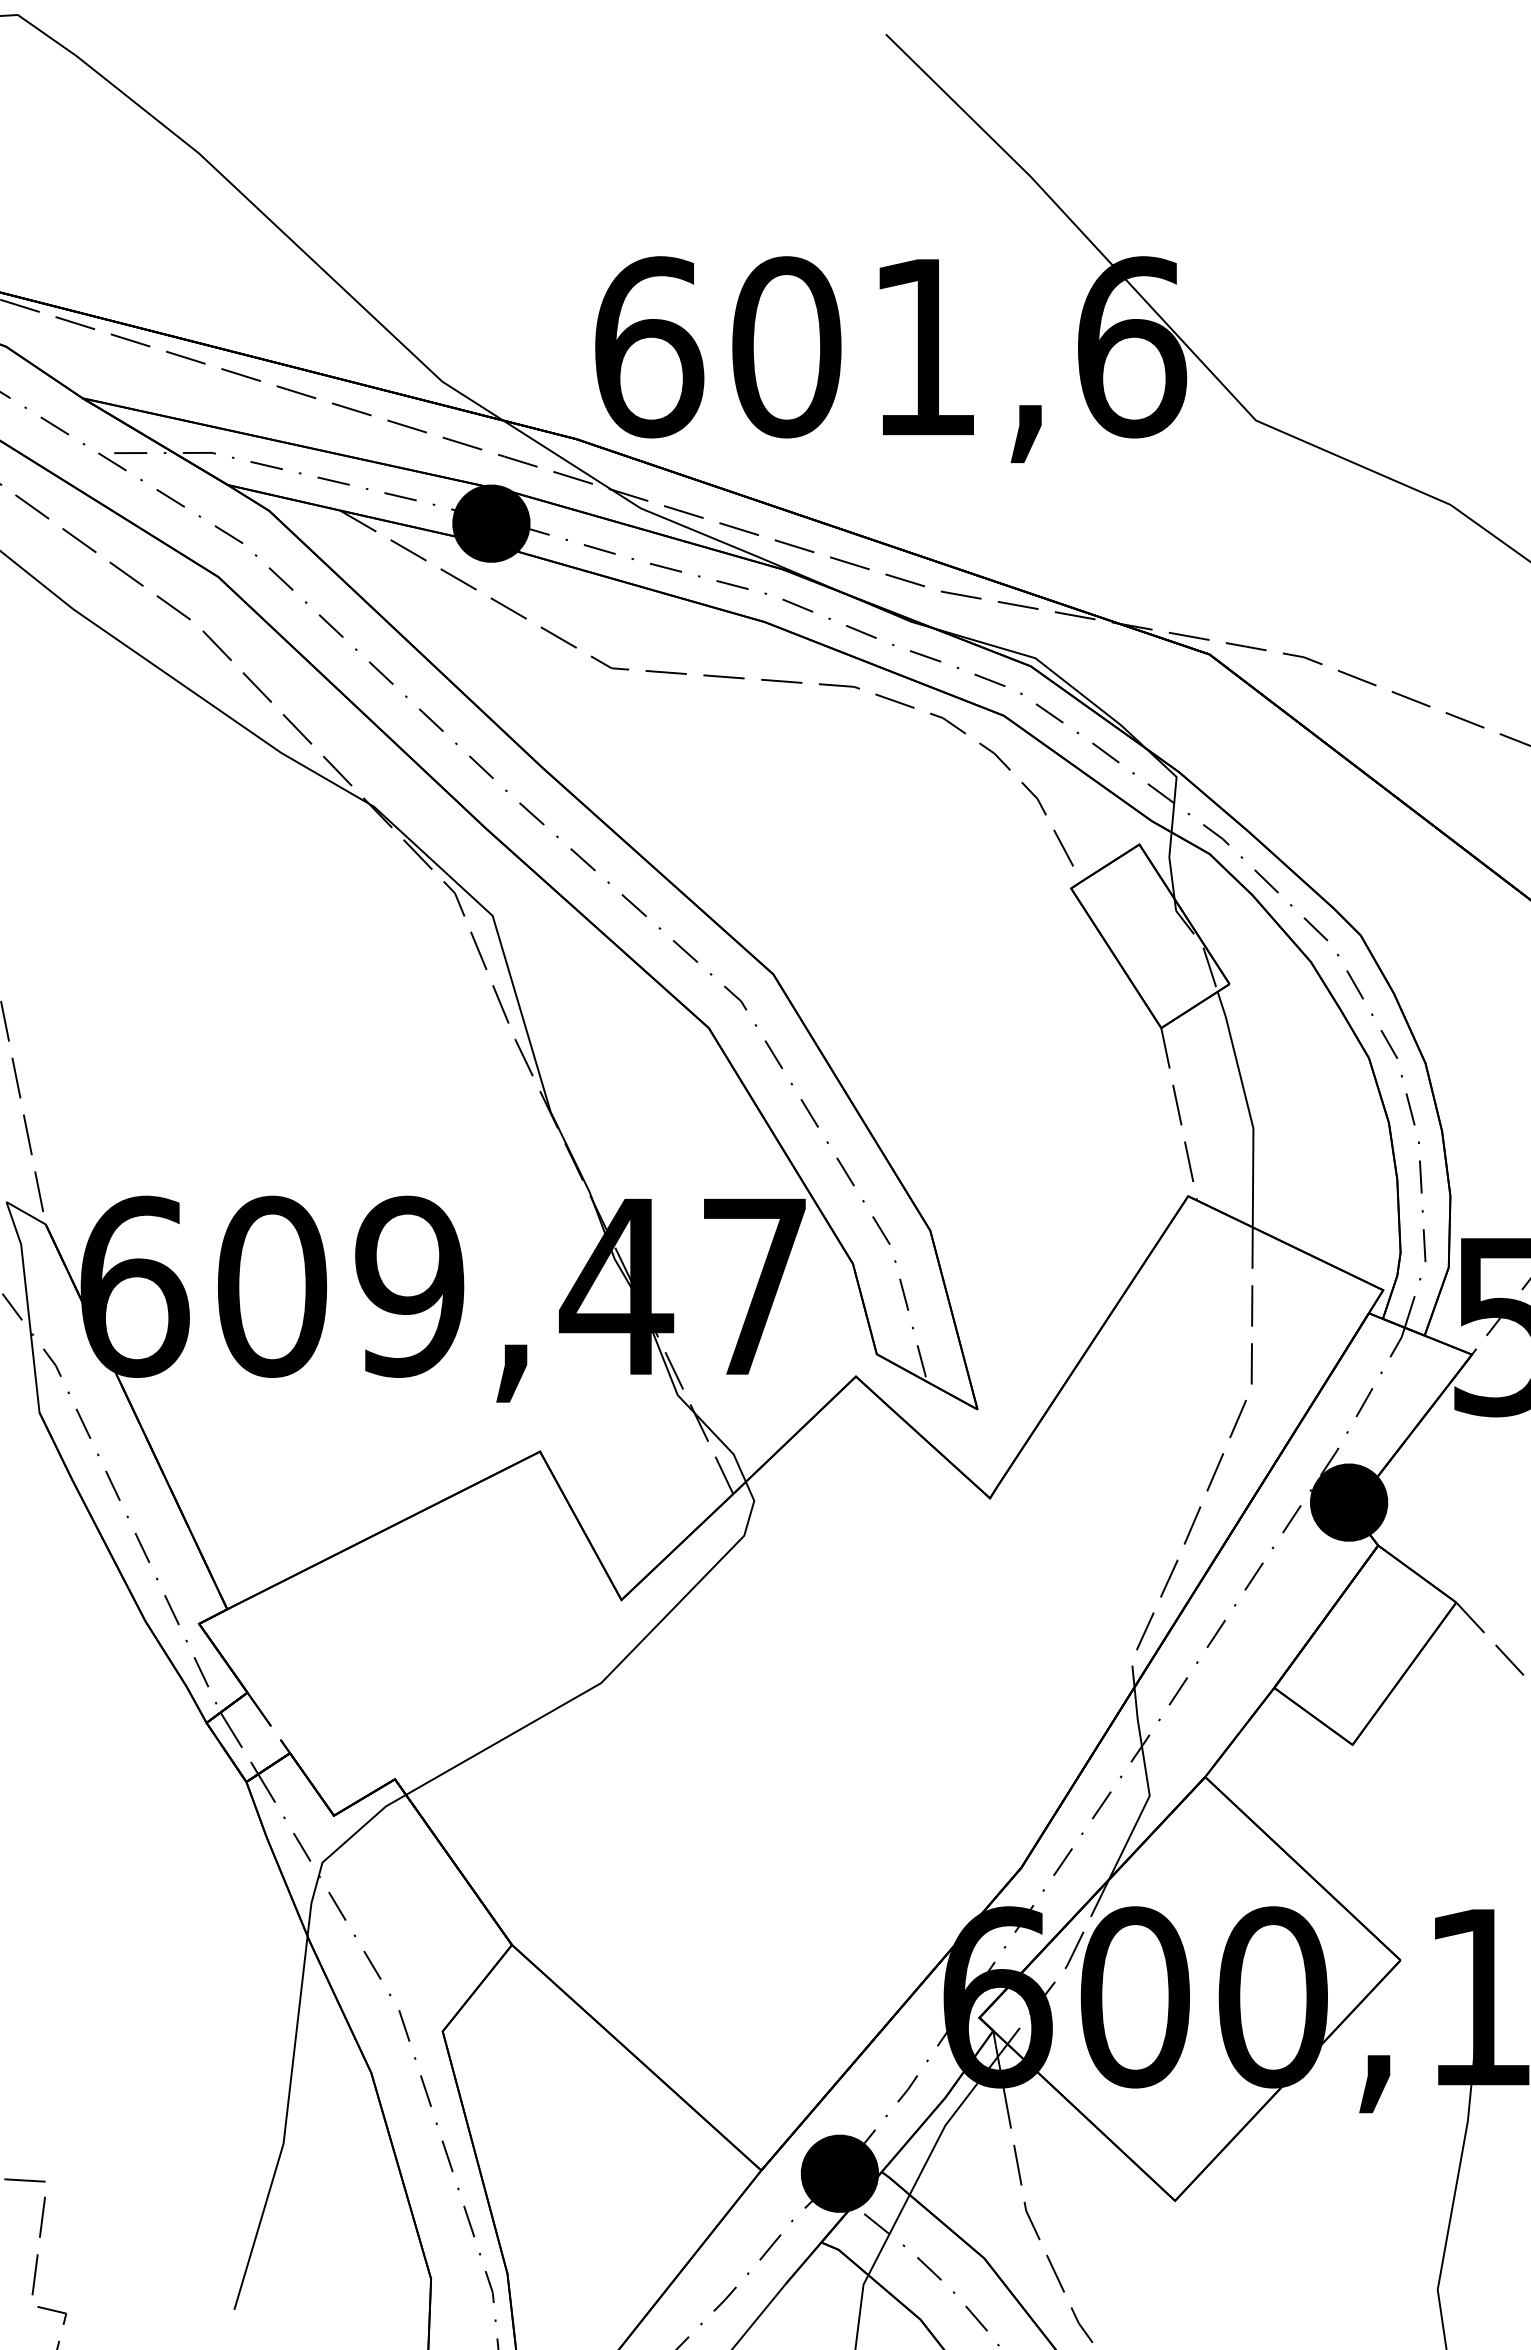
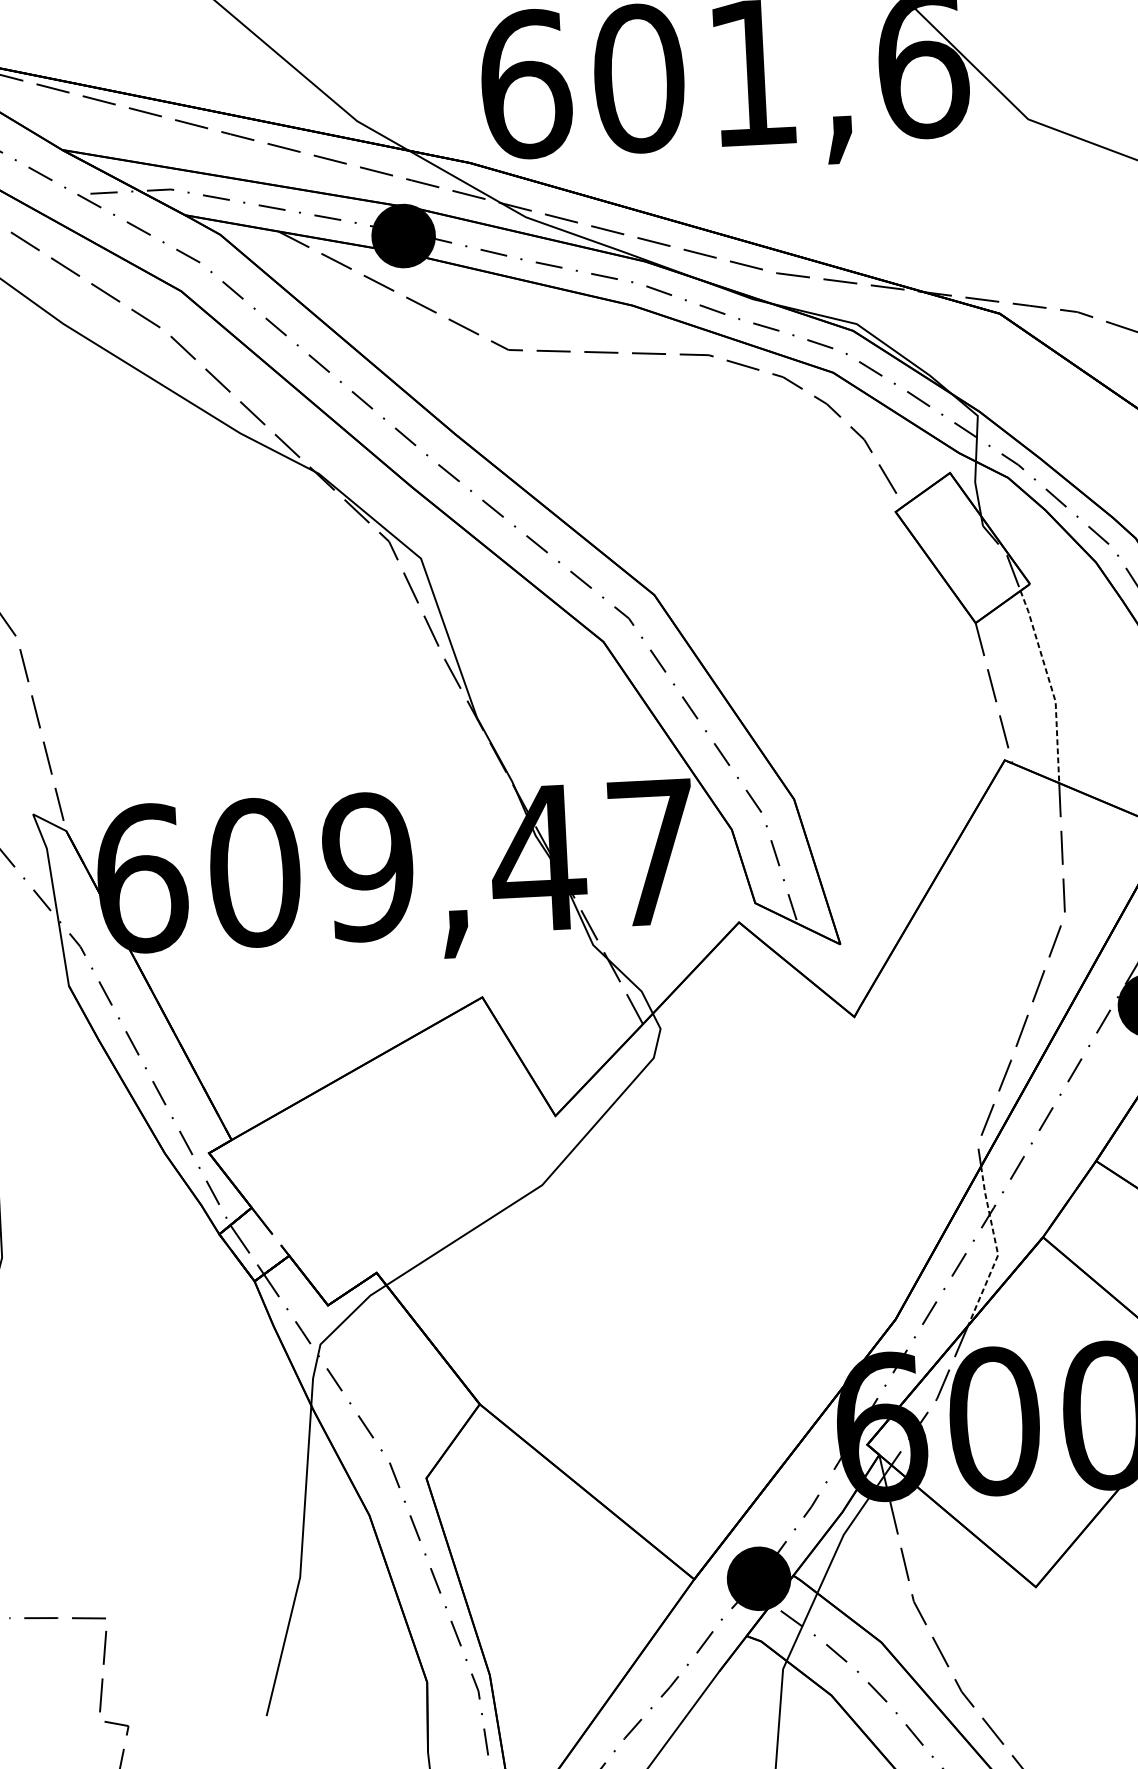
line: (1248, 1108) -> (1050, 685), solid -> dashed
line: (1148, 1788) -> (996, 1249), solid -> dashed

